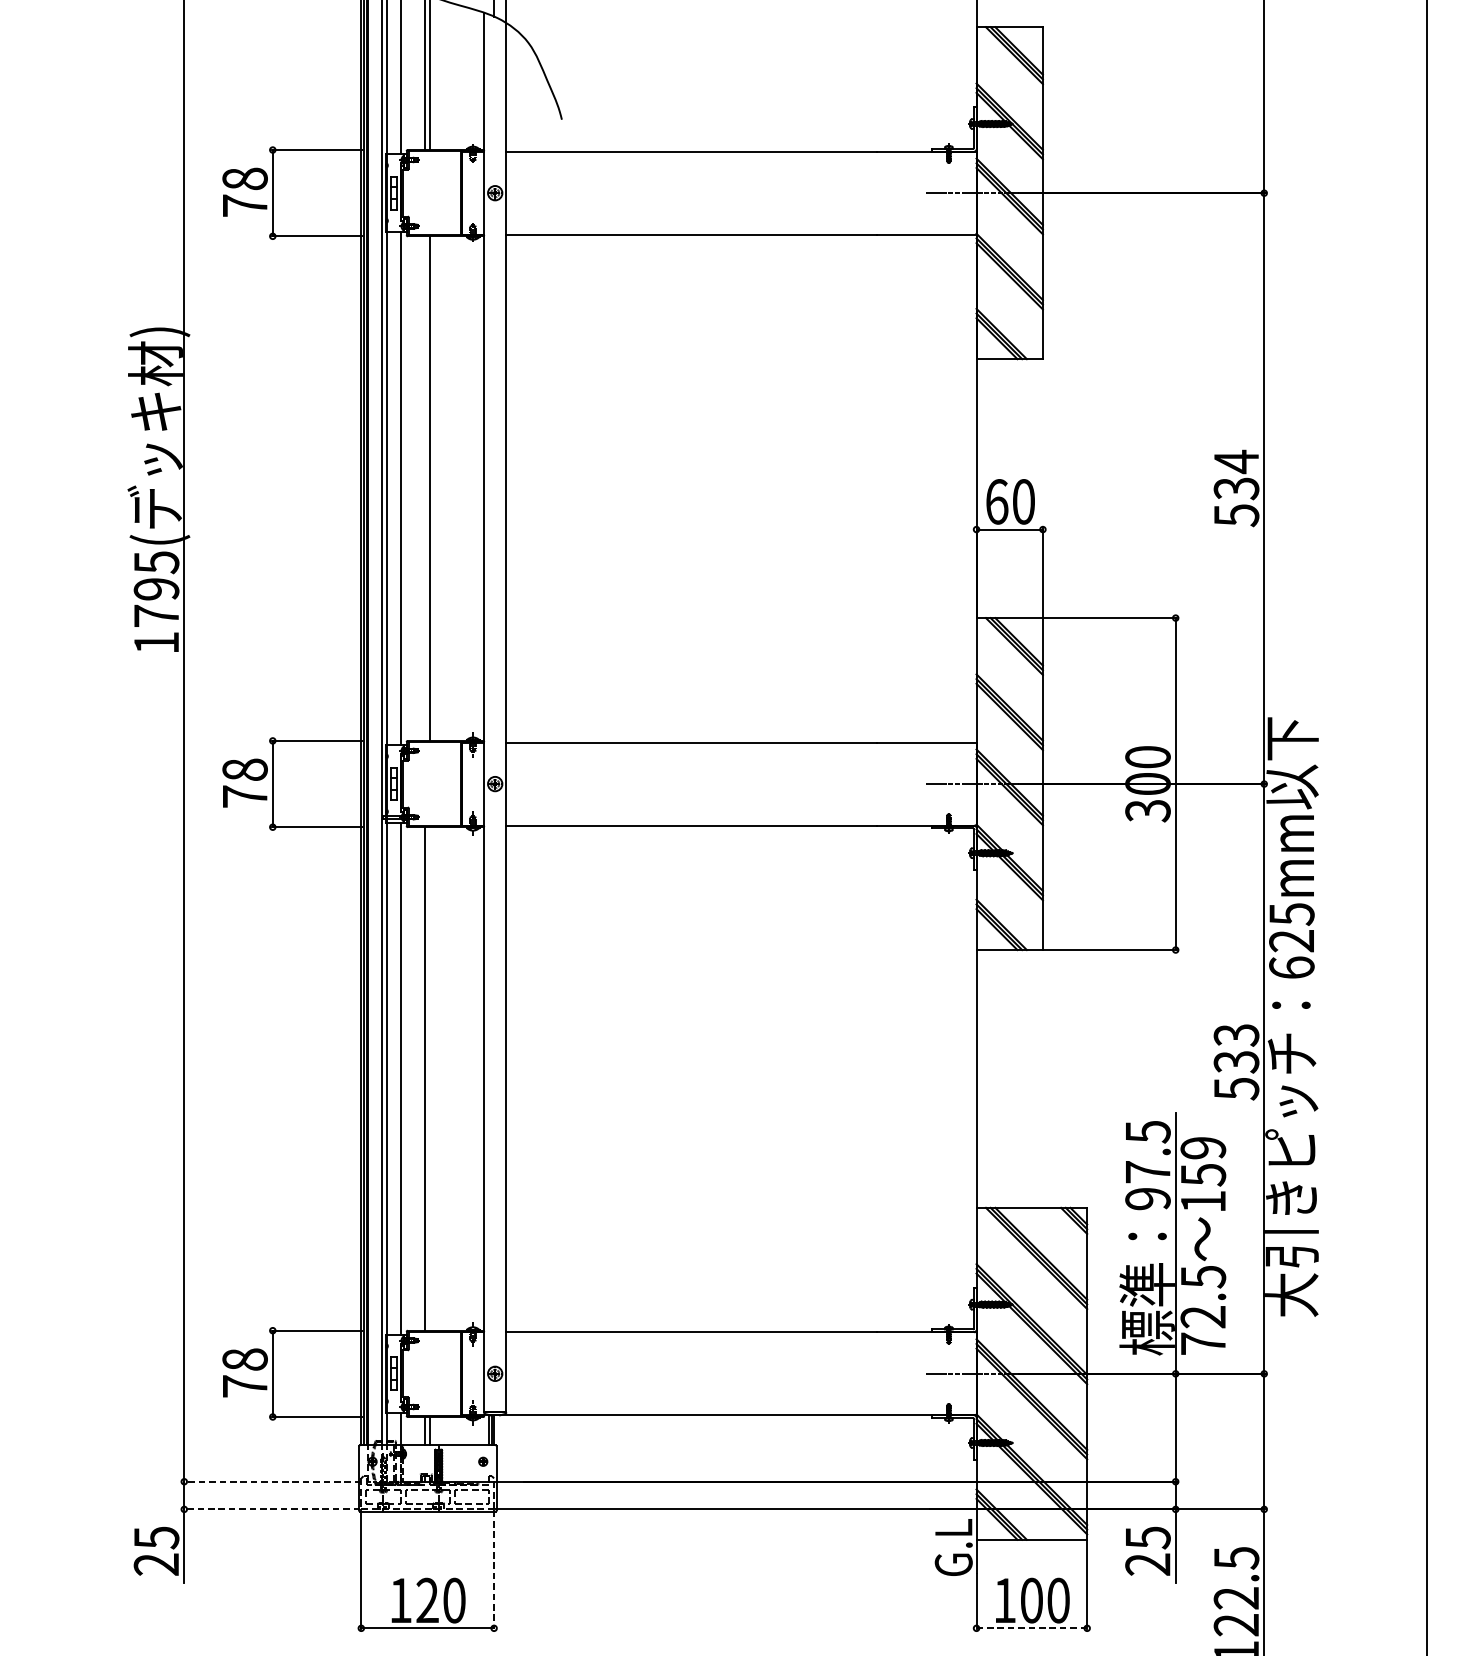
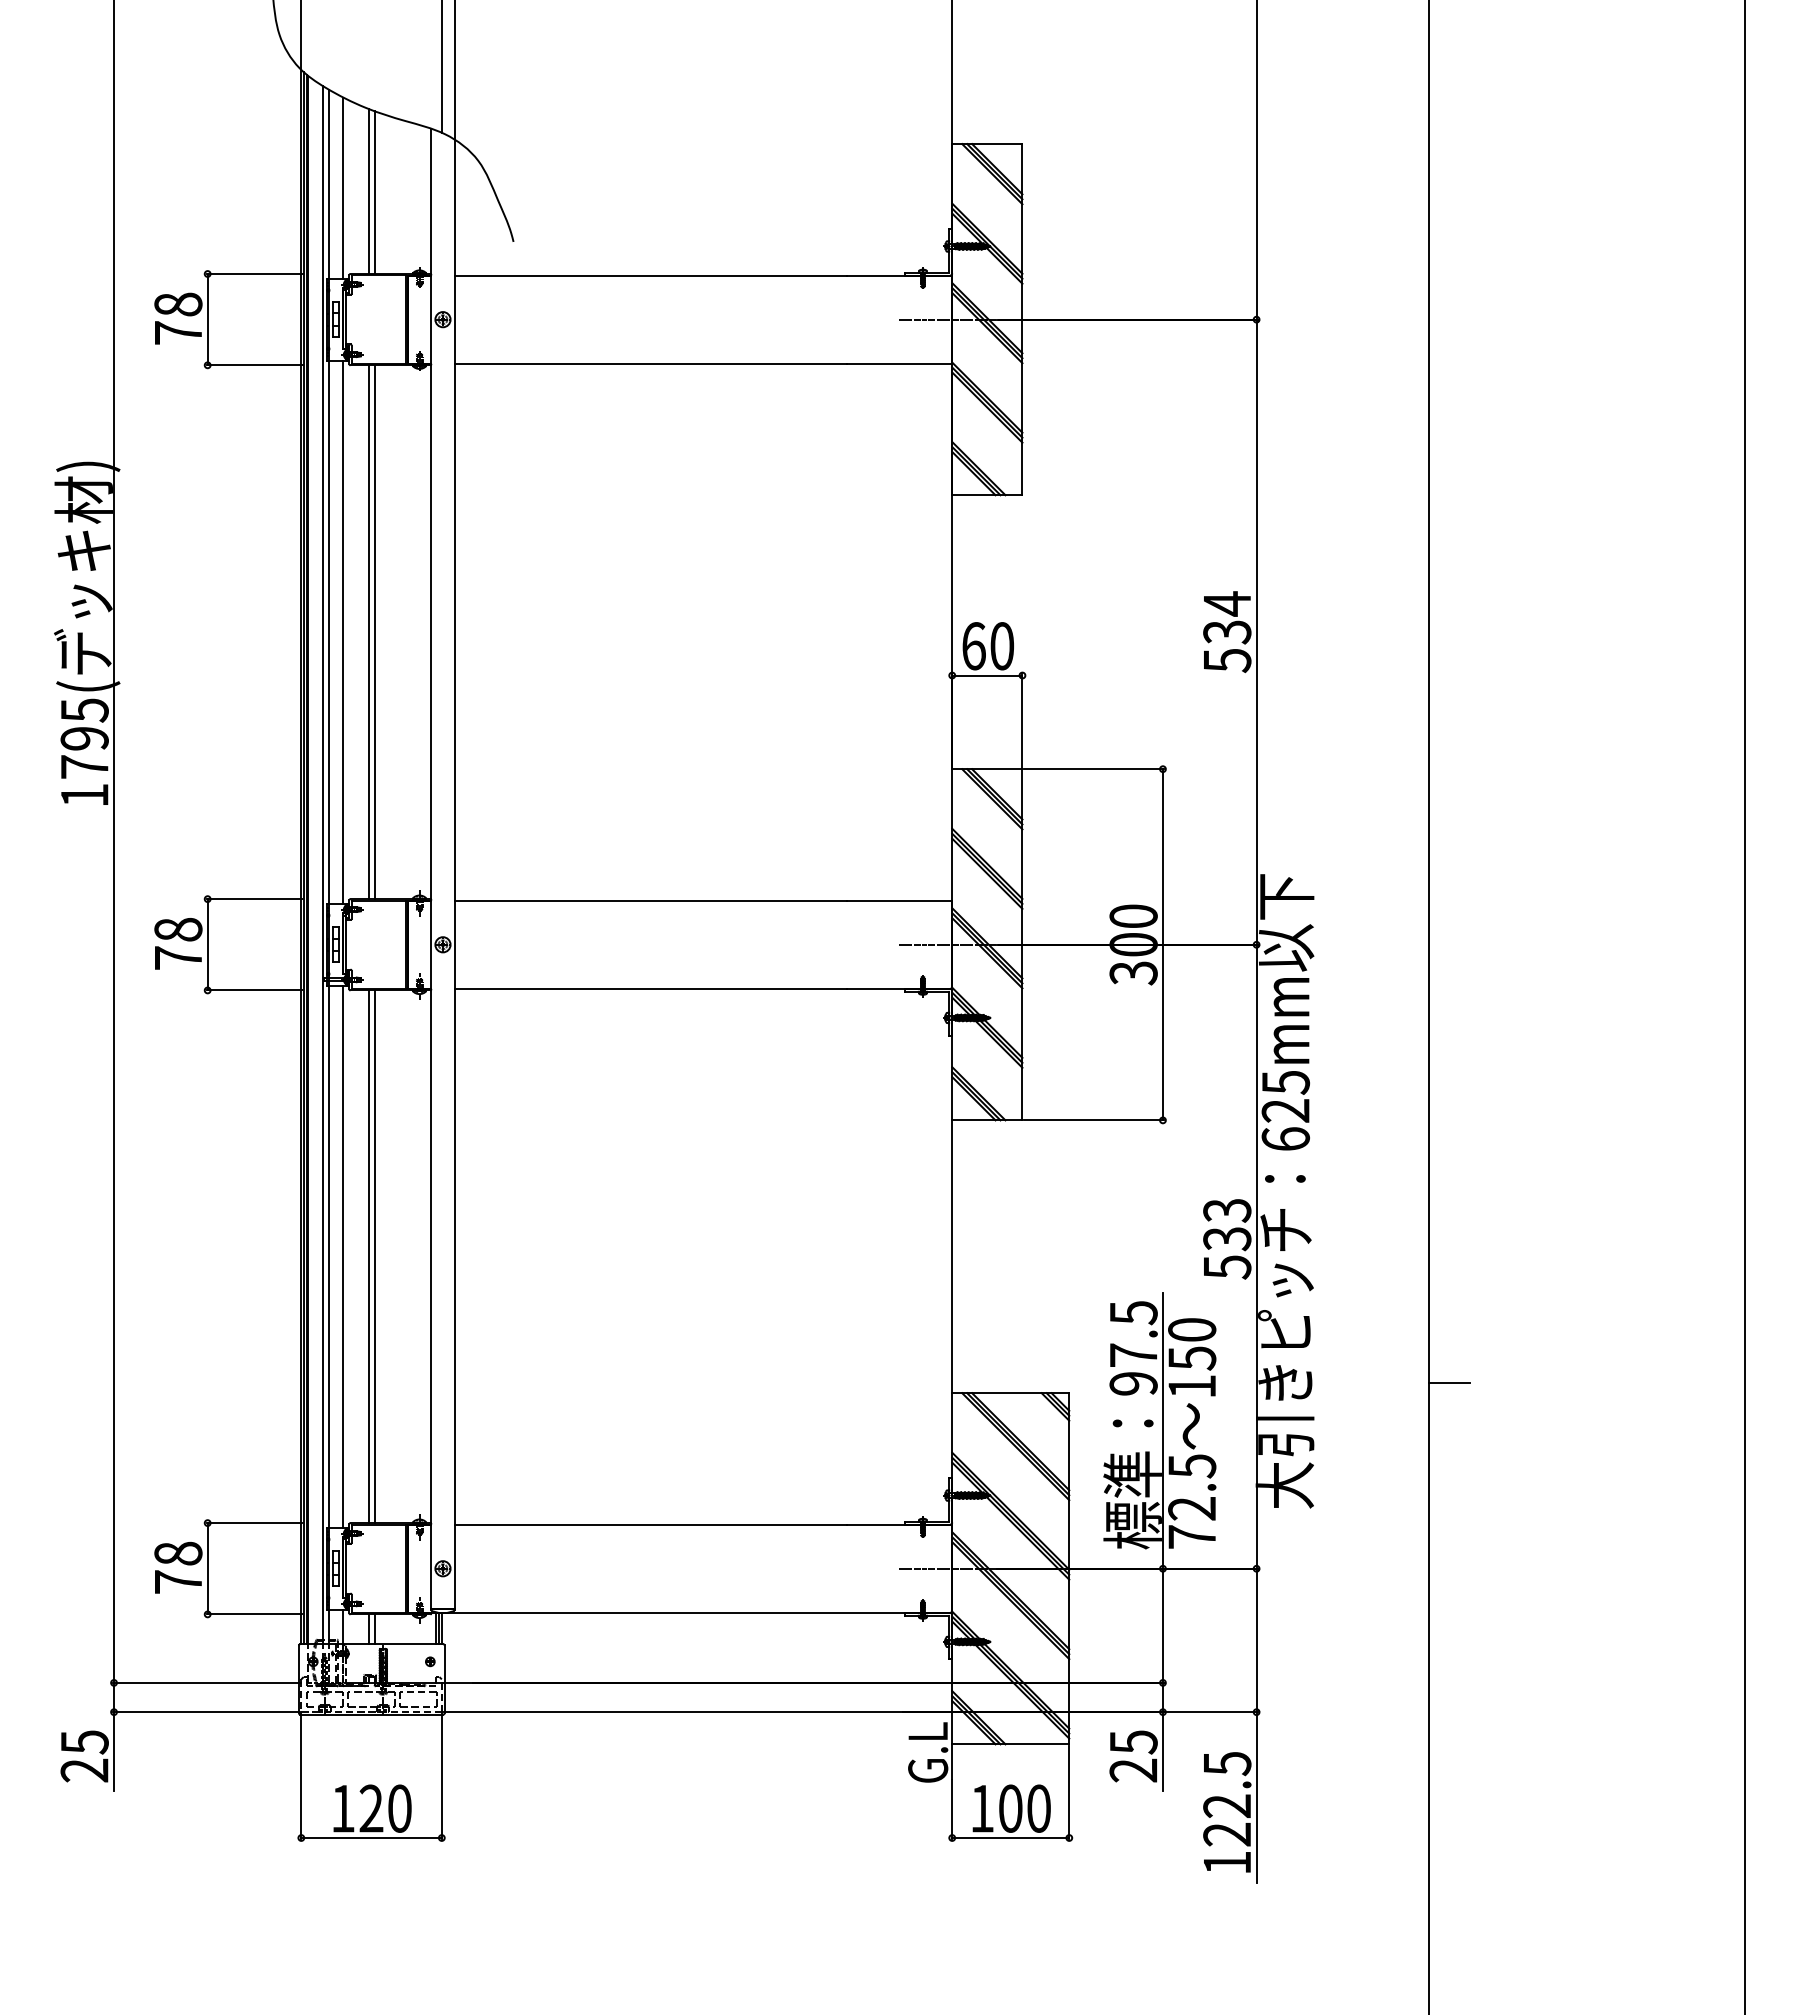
line: (424, 488) -> (368, 632), added
line: (430, 1078) -> (374, 1256), added
text: (1203, 1147) -> (1192, 1329), 159 -> 150
line: (1446, 1197) -> (1449, 1382), added
line: (271, 1481) -> (206, 1682), dashed -> solid
line: (271, 1509) -> (206, 1712), dashed -> solid
line: (493, 1570) -> (441, 1776), dashed -> solid
line: (1031, 1628) -> (1010, 1838), dashed -> solid

